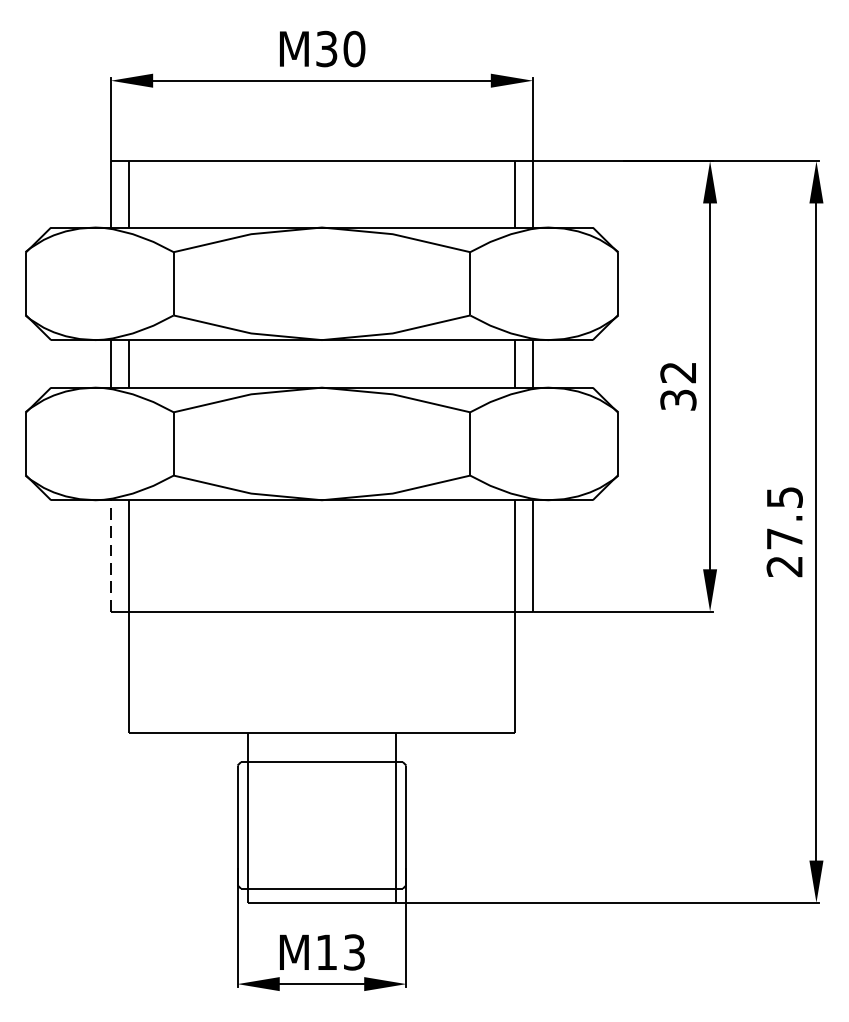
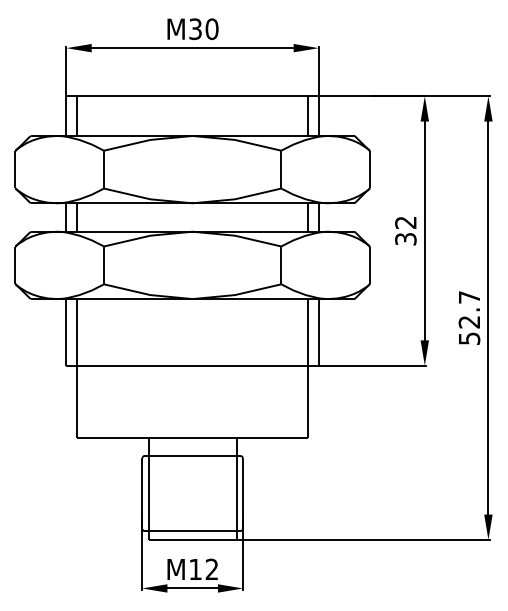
text: (784, 531) -> (469, 317), 27.5 -> 52.7
line: (111, 554) -> (66, 331), dashed -> solid
text: (353, 952) -> (211, 569), M13 -> M12

